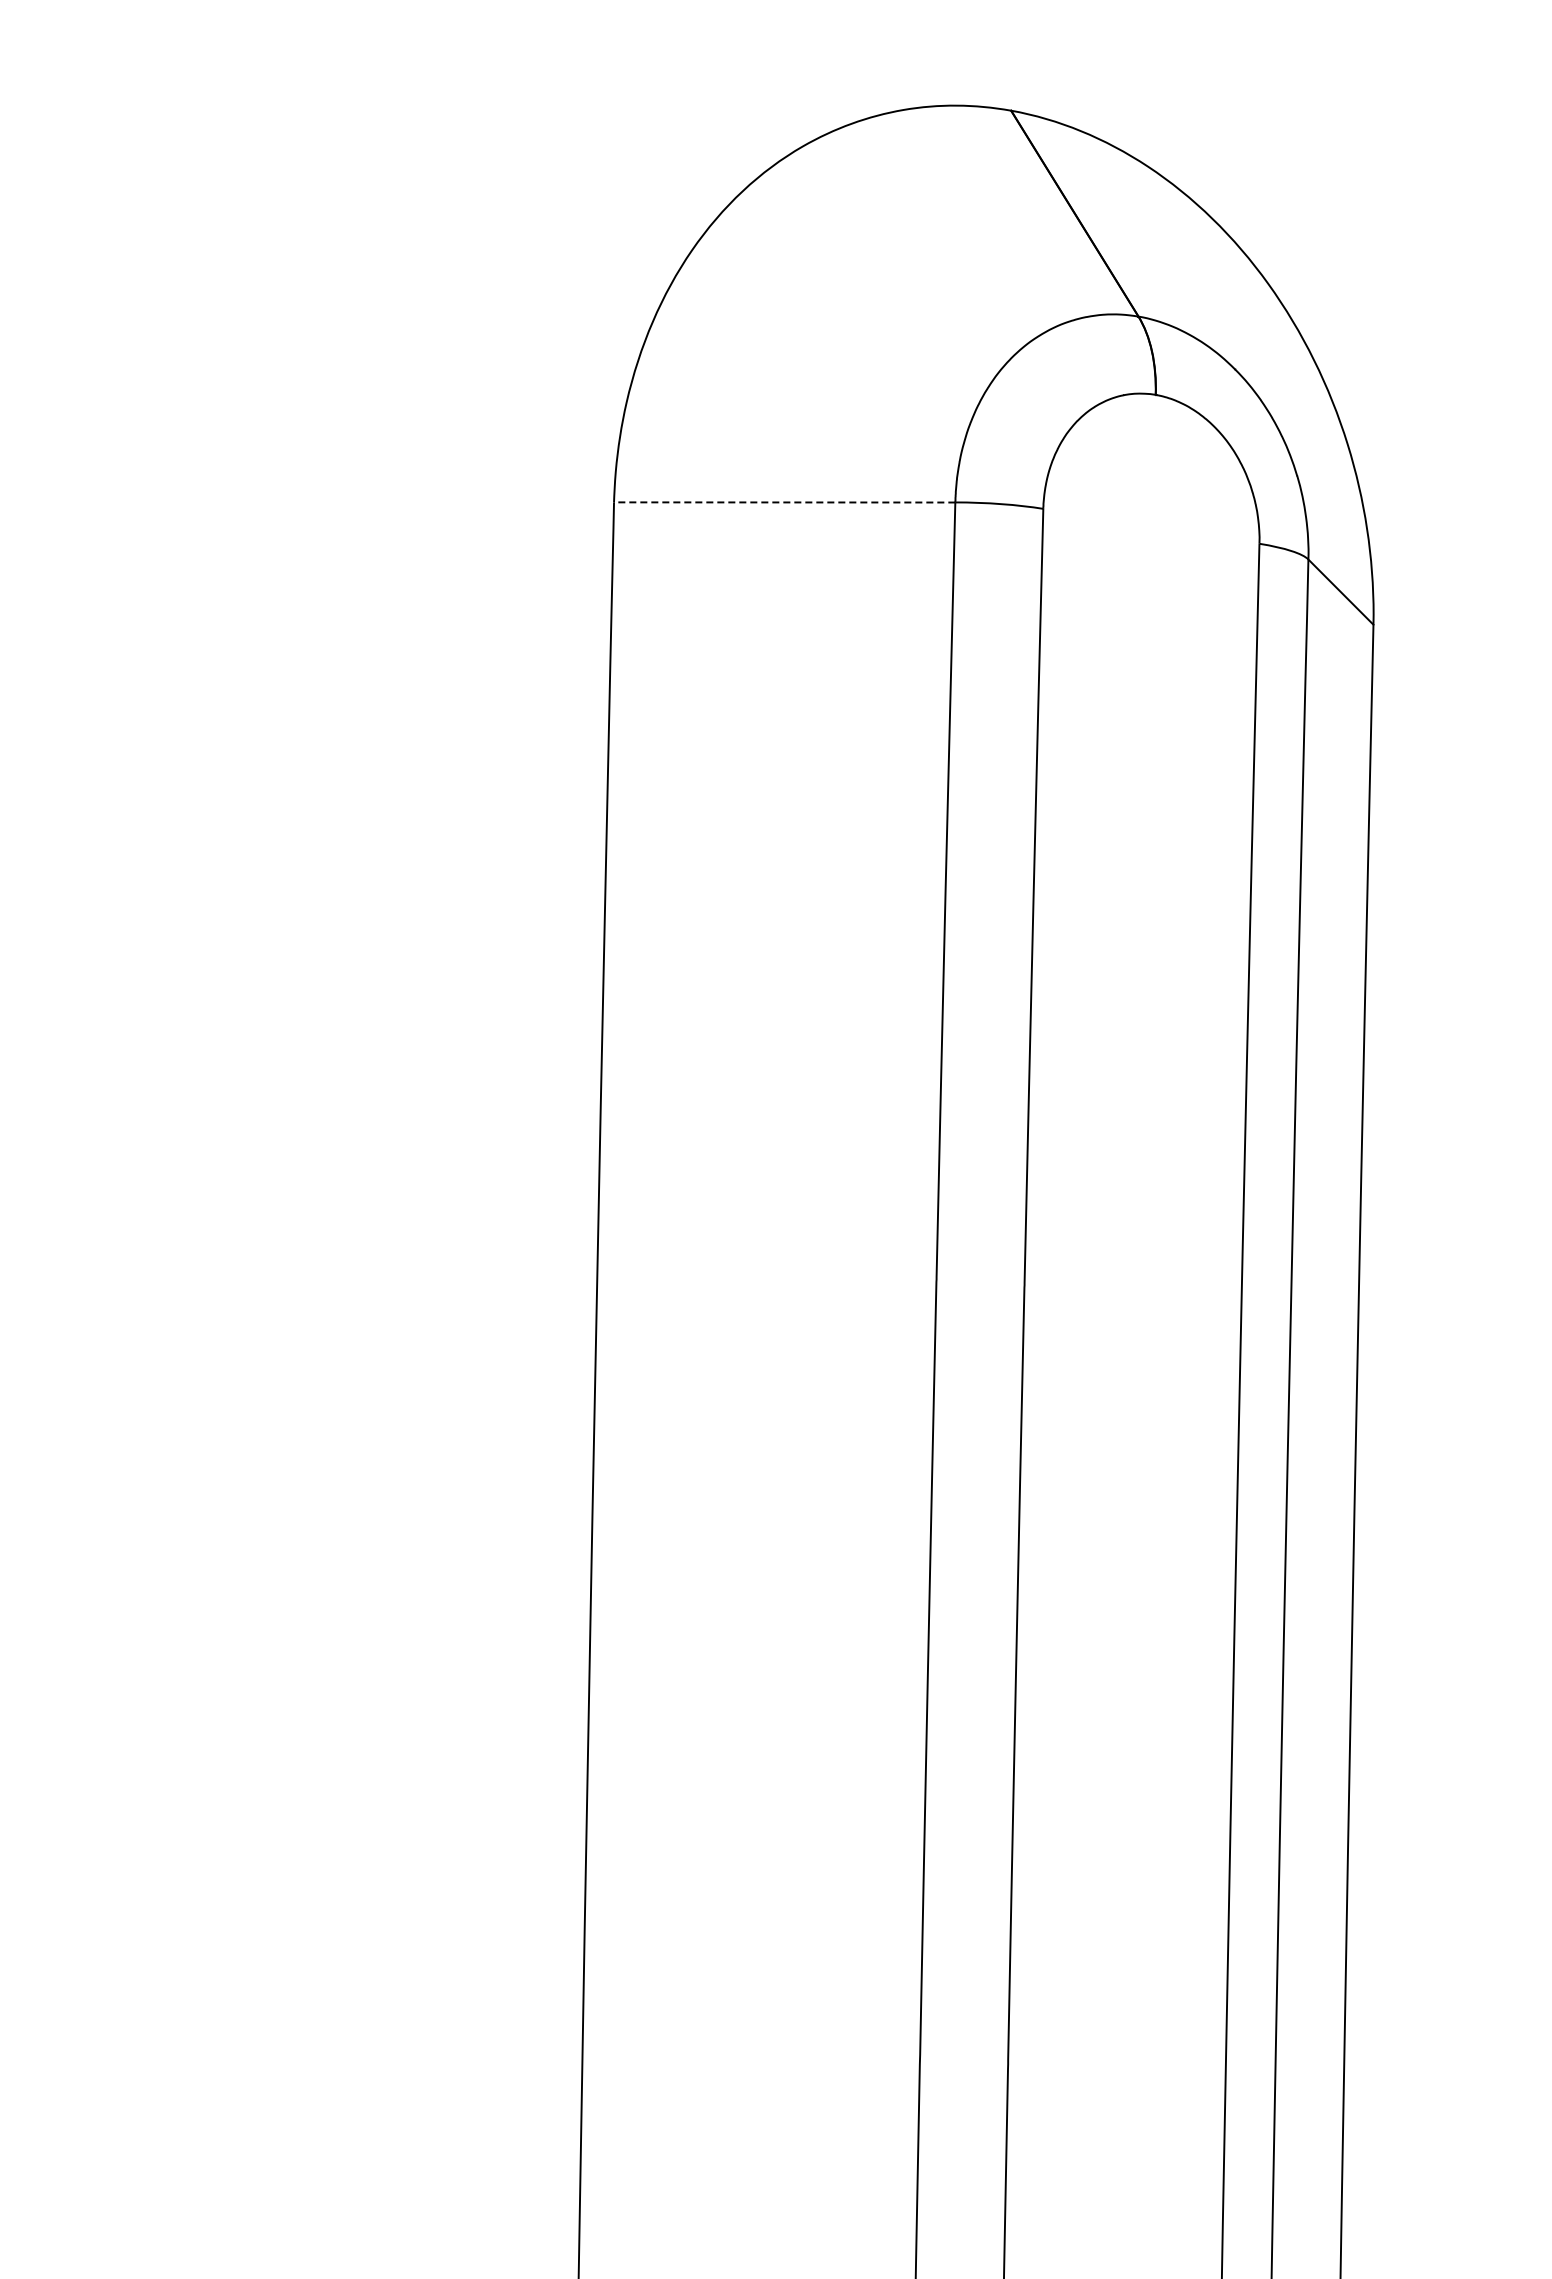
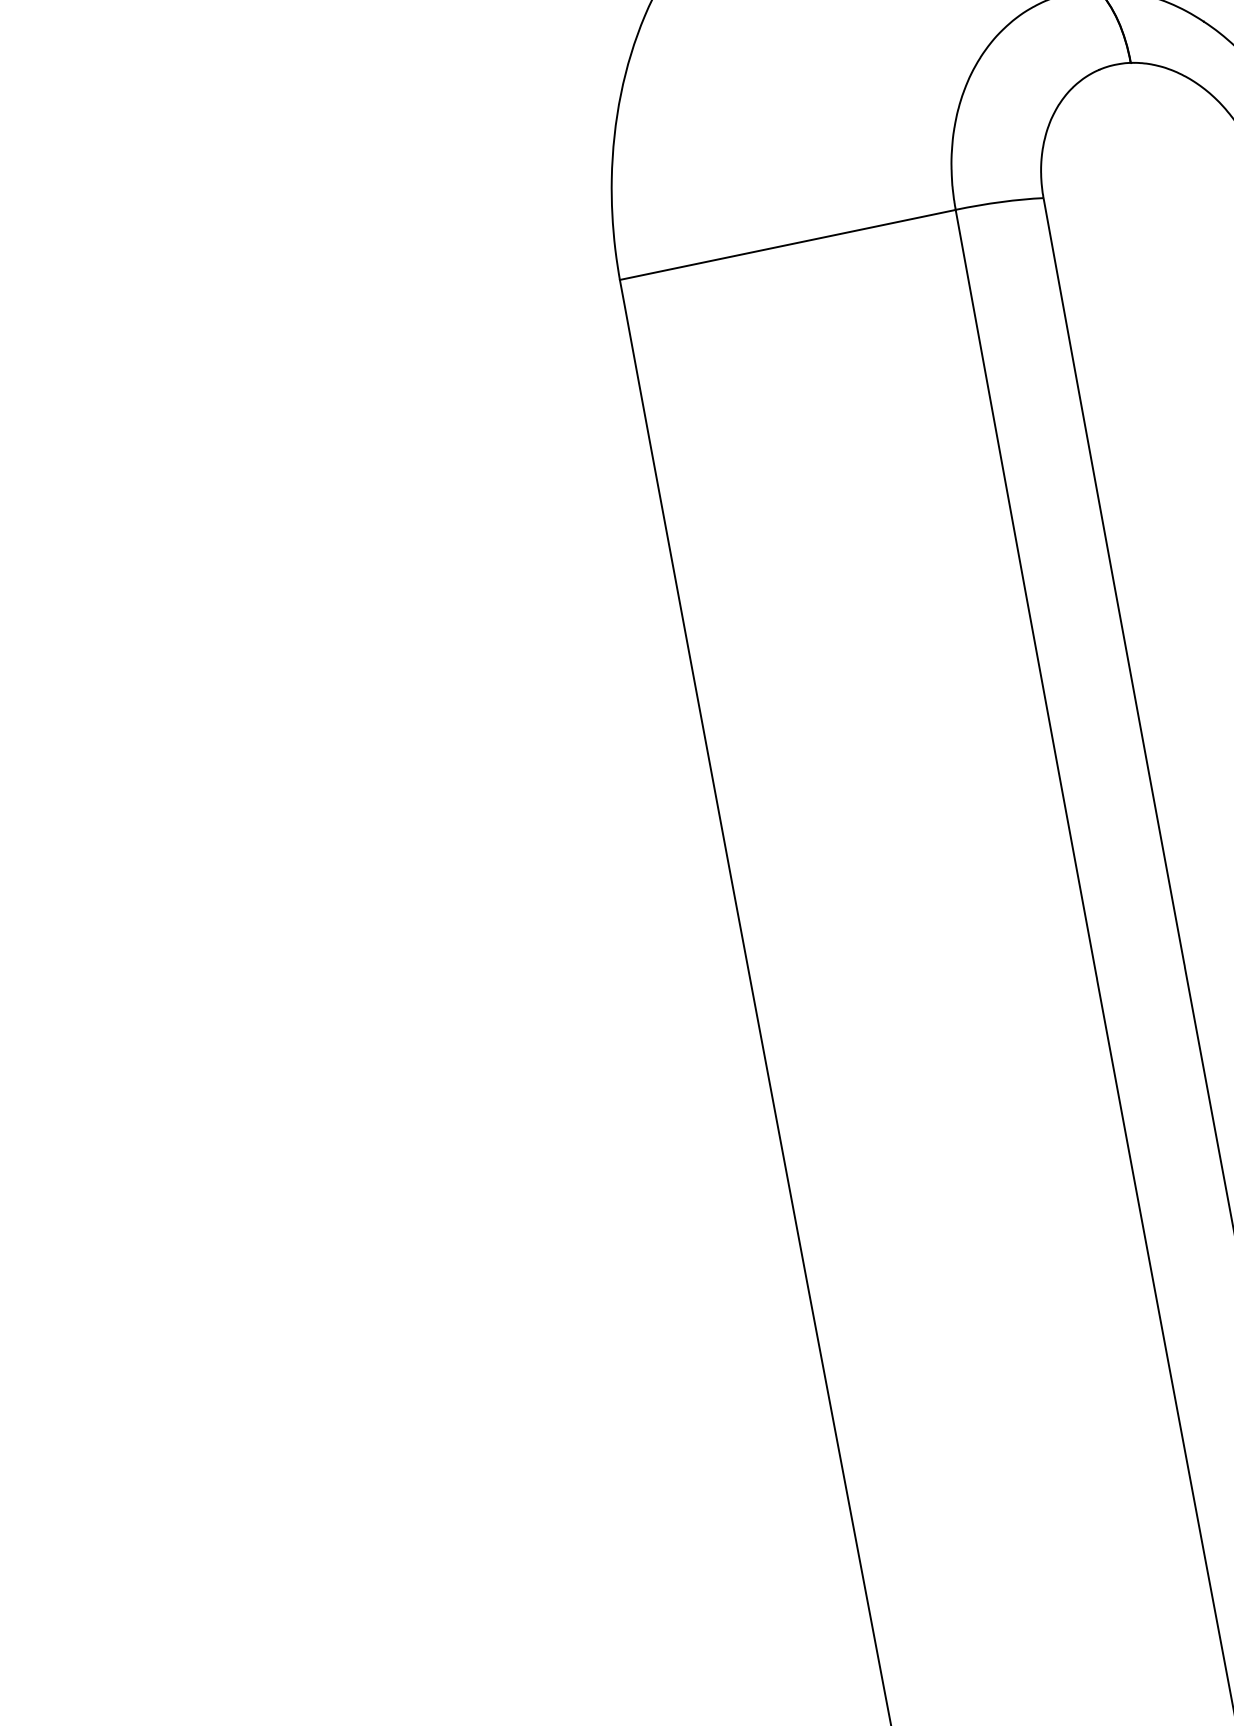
line: (784, 502) -> (787, 245), dashed -> solid

